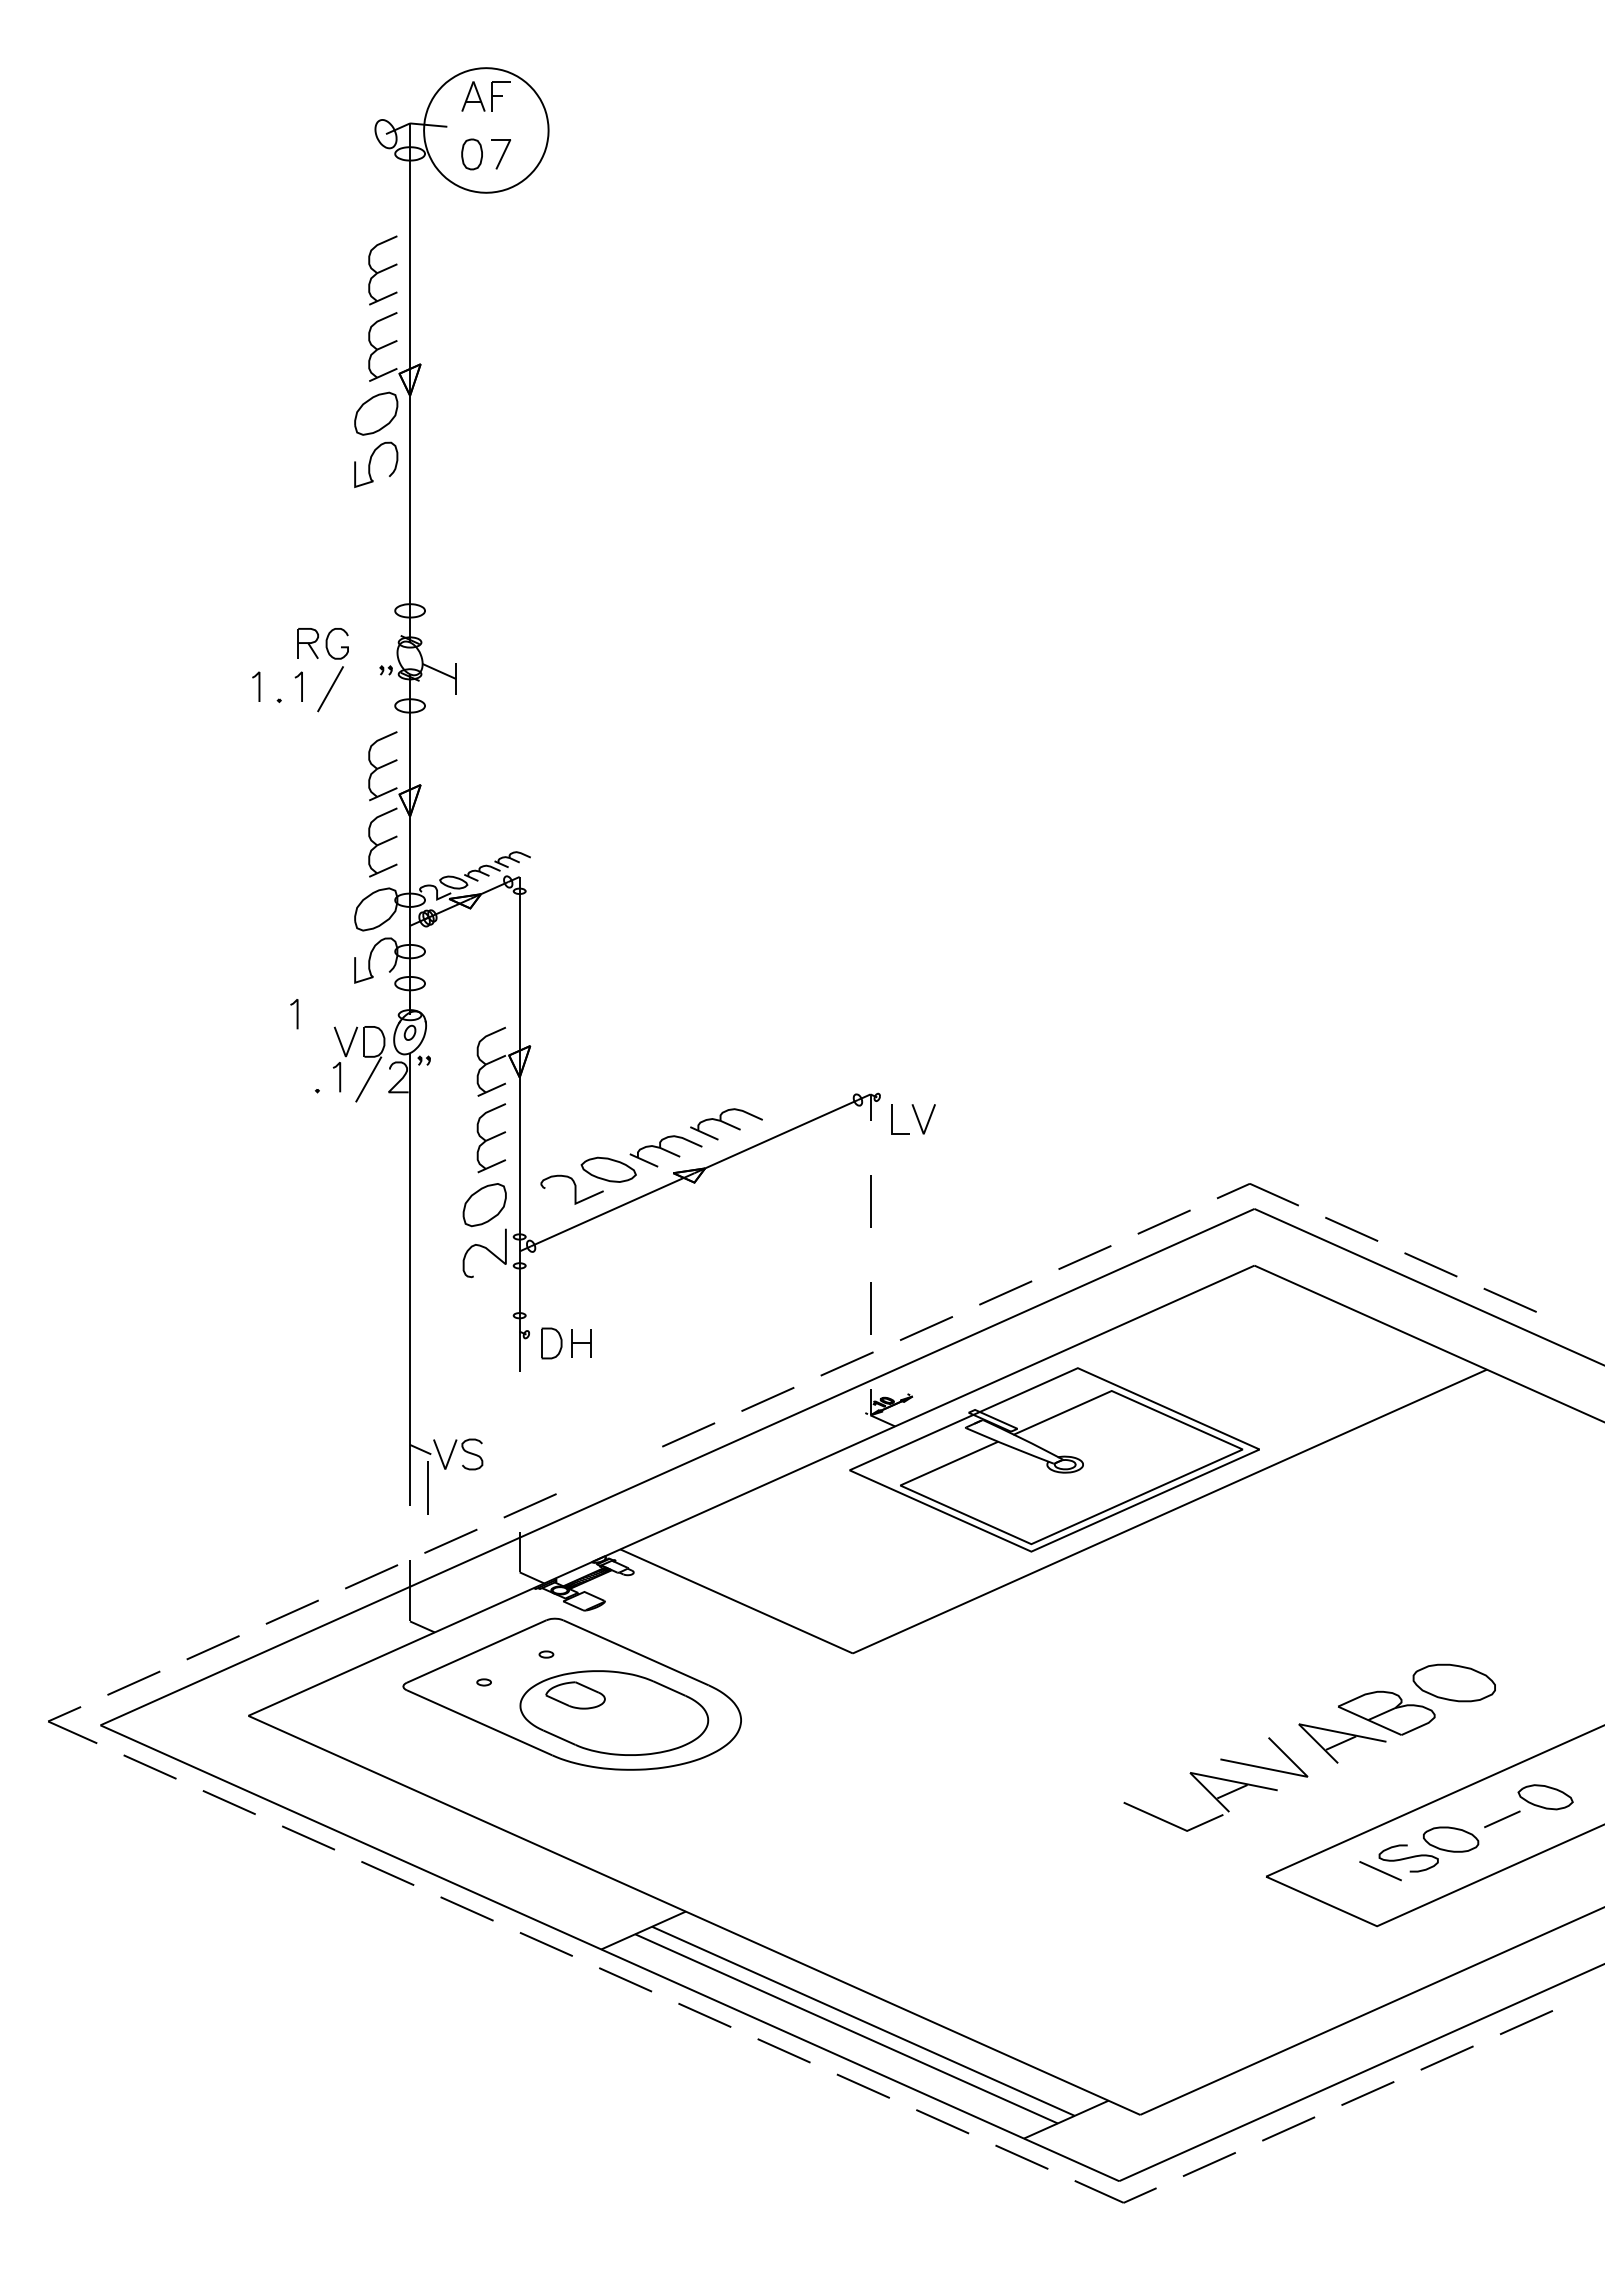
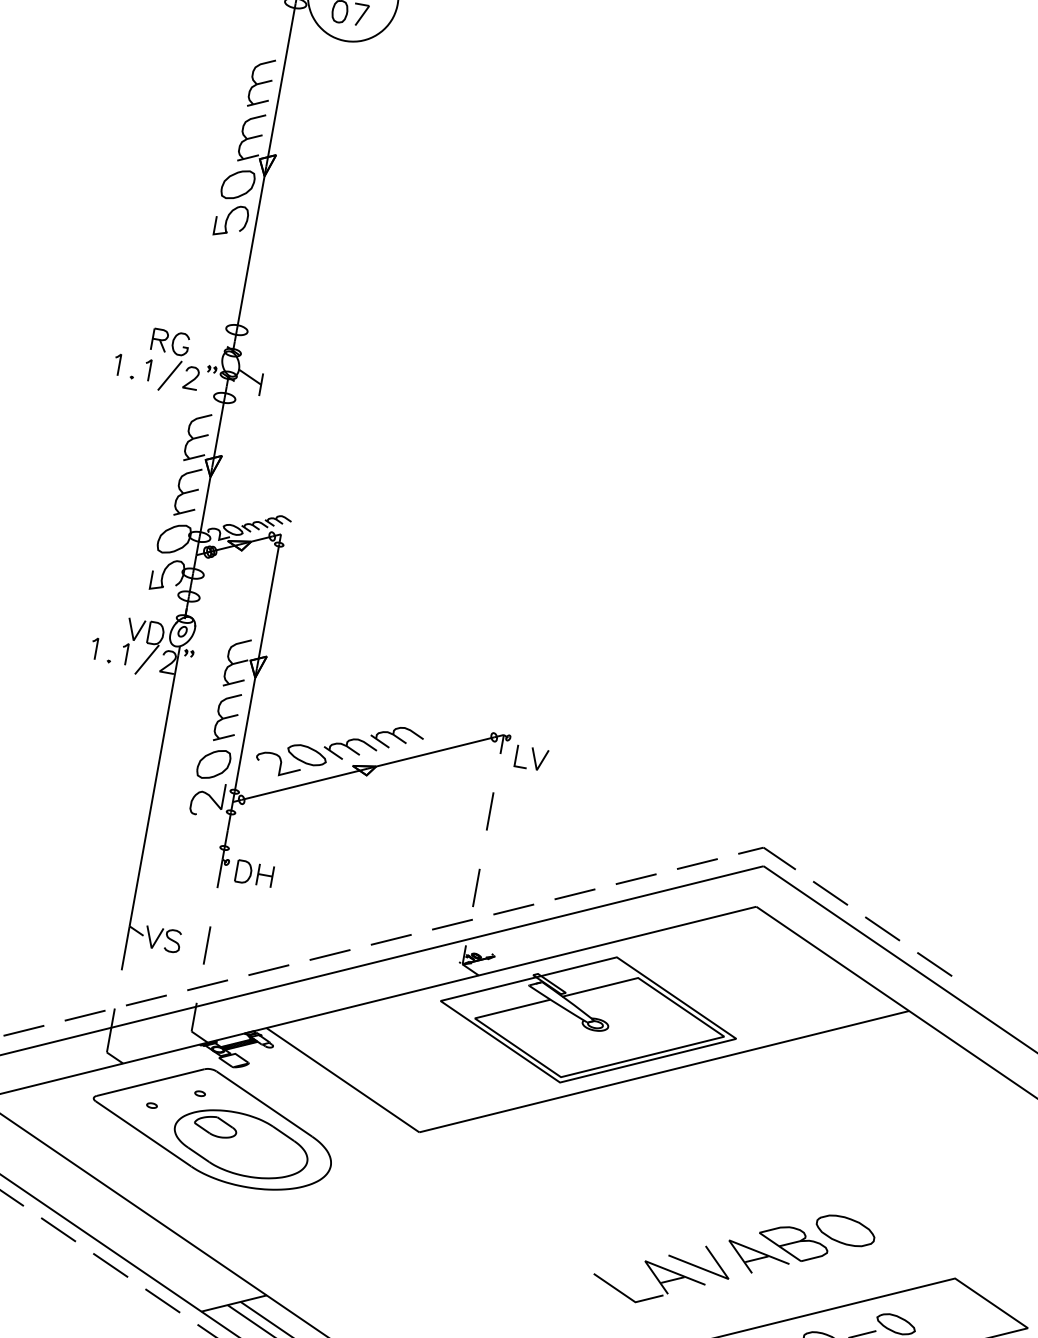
curve: (362, 688) -> (192, 379), added
line: (296, 1014) -> (95, 649), moved
line: (608, 1470) -> (268, 970), added
line: (427, 1487) -> (206, 945), moved

